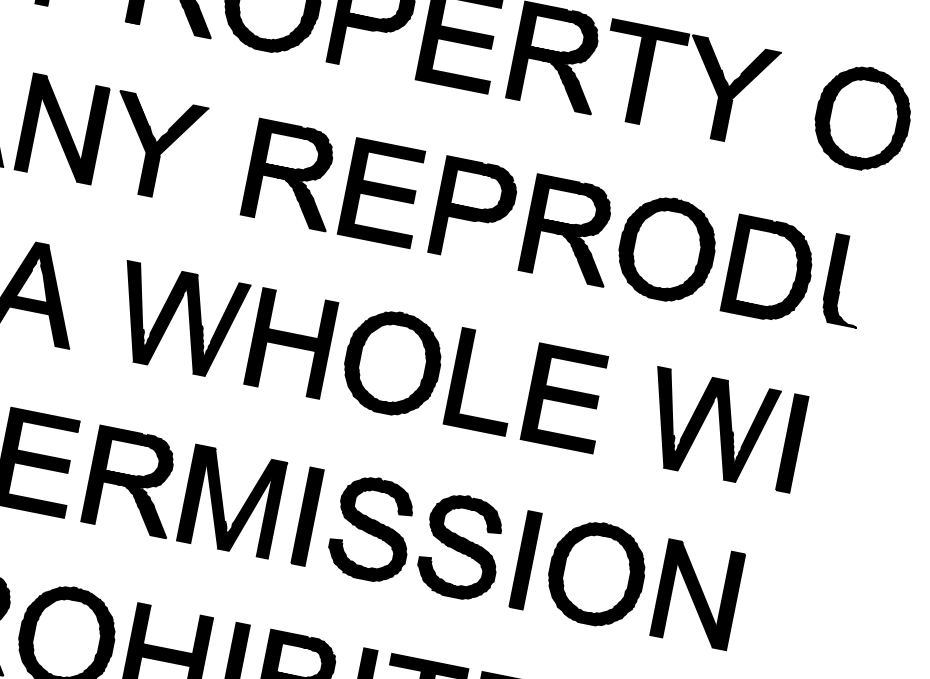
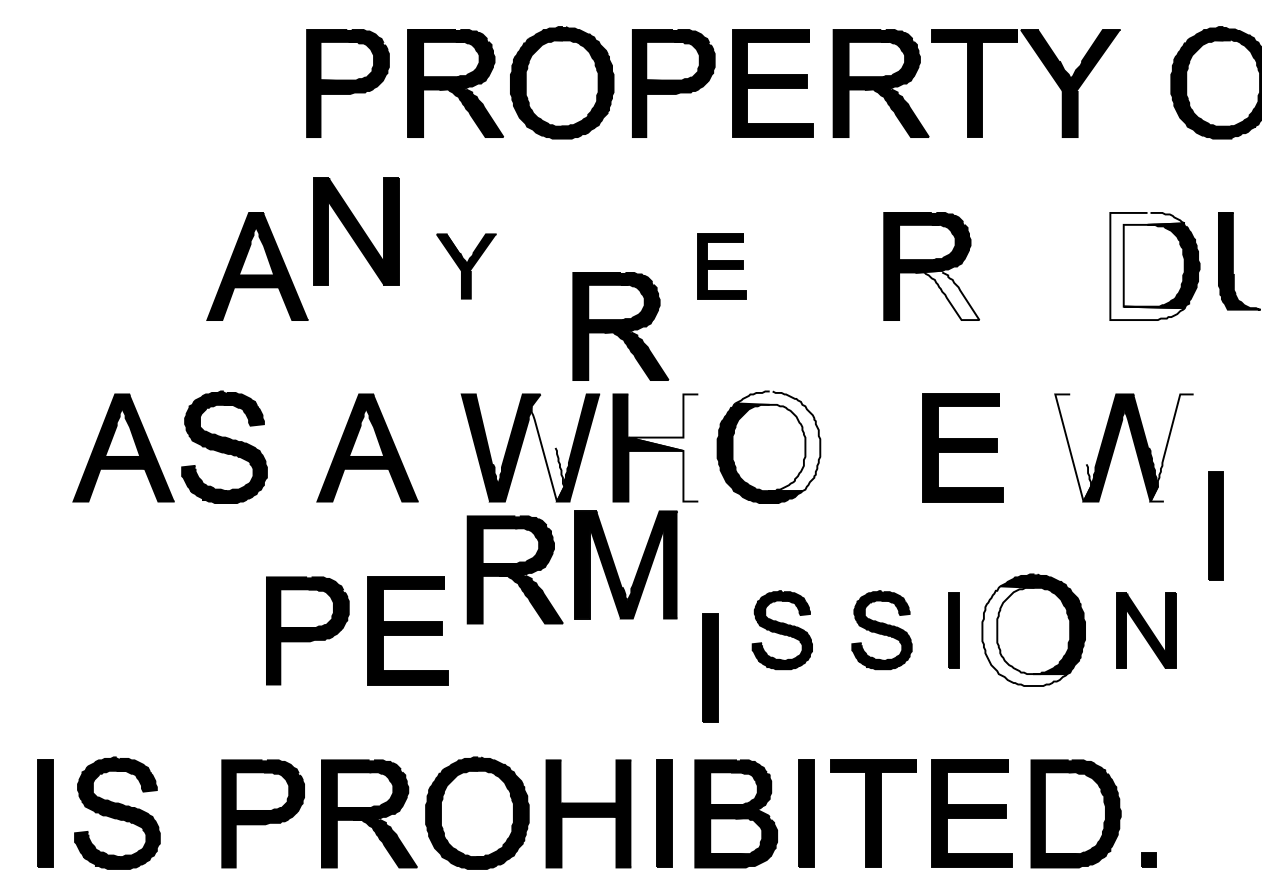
part: (61, 128) -> (356, 231), moved
part: (154, 147) -> (466, 266), size x0.6
part: (292, 175) -> (620, 326), moved
part: (382, 193) -> (721, 266), size x0.6
part: (473, 211) -> (823, 266), removed
part: (667, 248) -> (1039, 265), removed
fill: (579, 259) -> (947, 295), removed
fill: (763, 269) -> (1147, 266), removed
fill: (194, 323) -> (547, 447), removed
fill: (298, 344) -> (663, 447), removed
fill: (401, 359) -> (777, 441), removed
part: (466, 378) -> (851, 447), removed
fill: (665, 417) -> (1073, 447), removed
fill: (752, 435) -> (1171, 447), removed
part: (791, 443) -> (1215, 525), moved
part: (132, 481) -> (514, 569), moved
part: (223, 503) -> (616, 568), moved
part: (307, 516) -> (710, 667), moved
part: (372, 528) -> (782, 629), size x0.7
part: (460, 546) -> (881, 629), size x0.7
part: (525, 559) -> (954, 630), size x0.7
fill: (587, 576) -> (1024, 635), removed
part: (697, 594) -> (1146, 630), size x0.7

